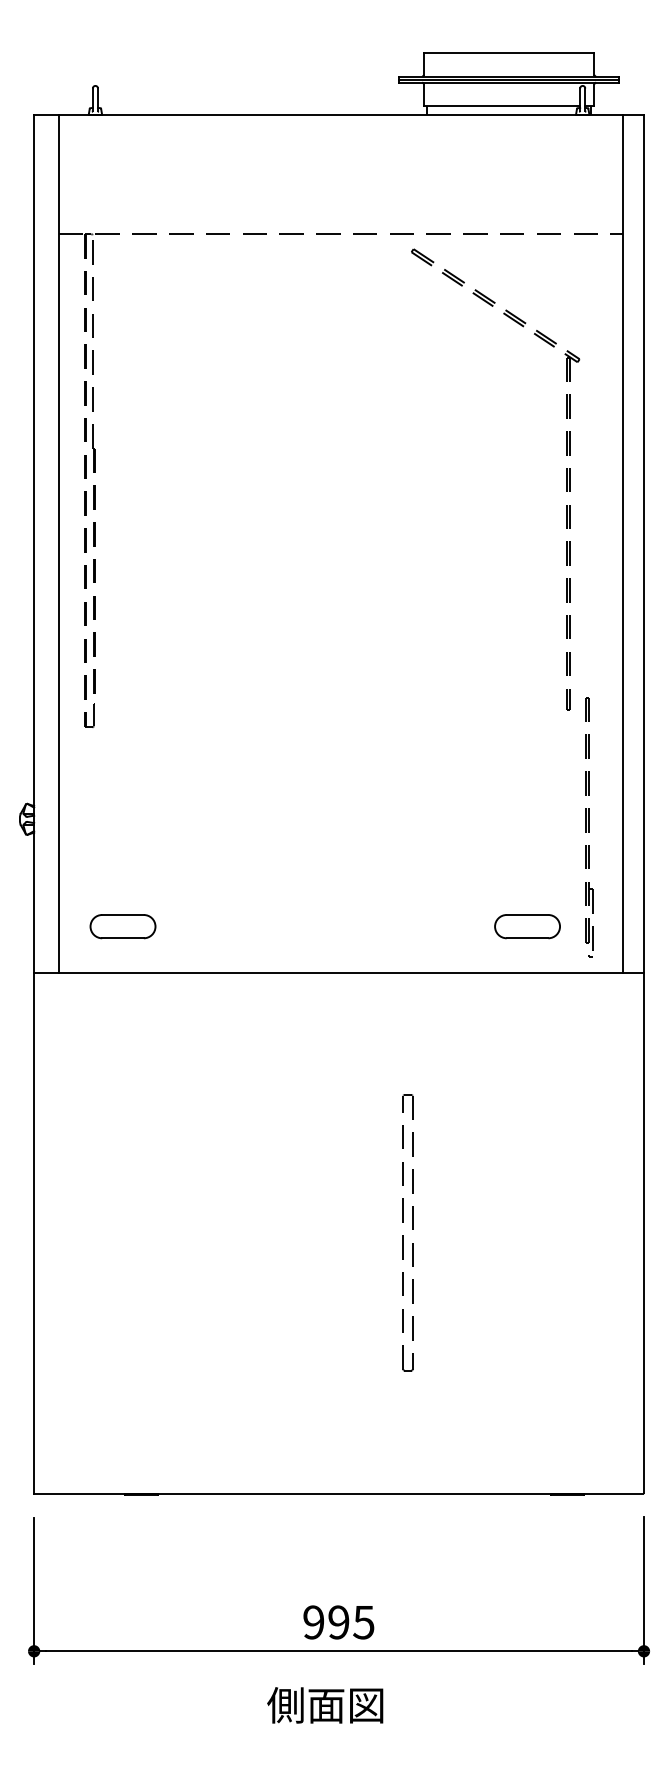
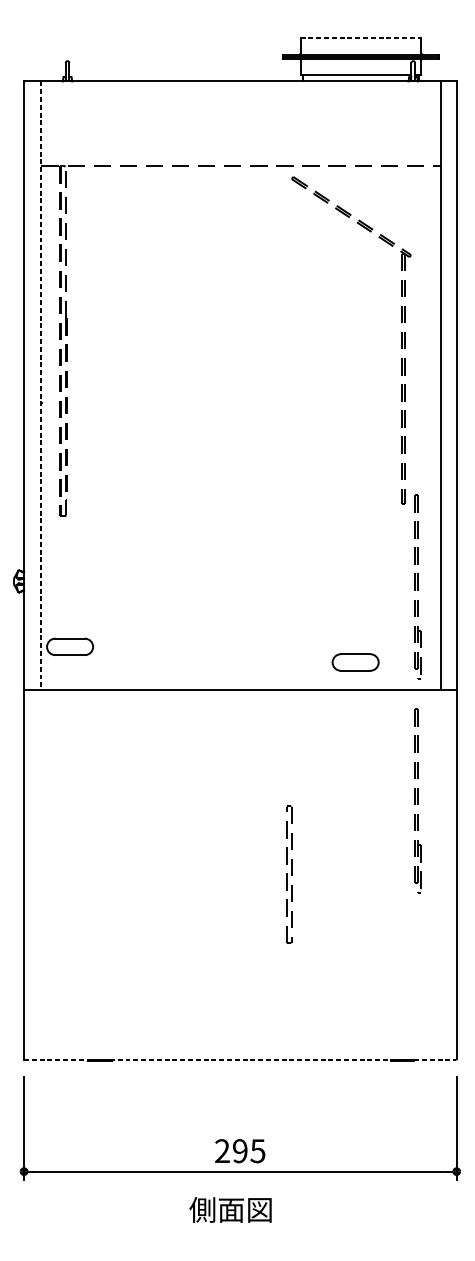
line: (509, 53) -> (361, 38), solid -> dashed
line: (58, 544) -> (41, 386), solid -> dashed
part: (122, 926) -> (69, 646), moved
part: (527, 926) -> (355, 662), moved
part: (589, 1129) -> (418, 801), added
part: (407, 1232) -> (288, 874), size x0.7
line: (338, 1493) -> (239, 1059), solid -> dashed
text: (313, 1622) -> (222, 1151), 995 -> 295

